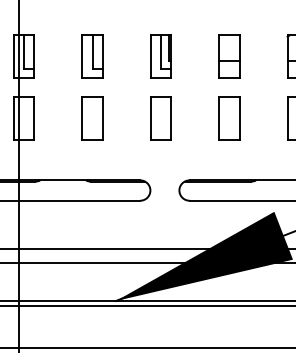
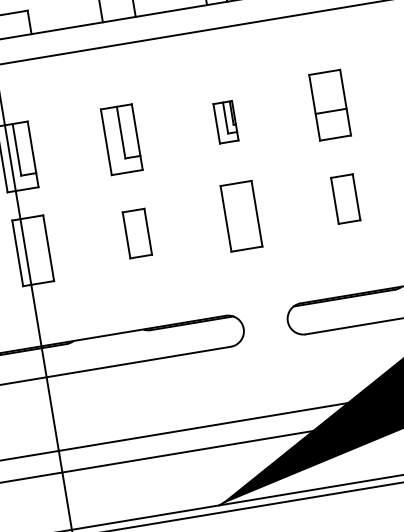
part: (160, 56) -> (225, 122), size x0.6
part: (92, 118) -> (137, 233), size x0.7
part: (229, 118) -> (345, 199), size x0.7

